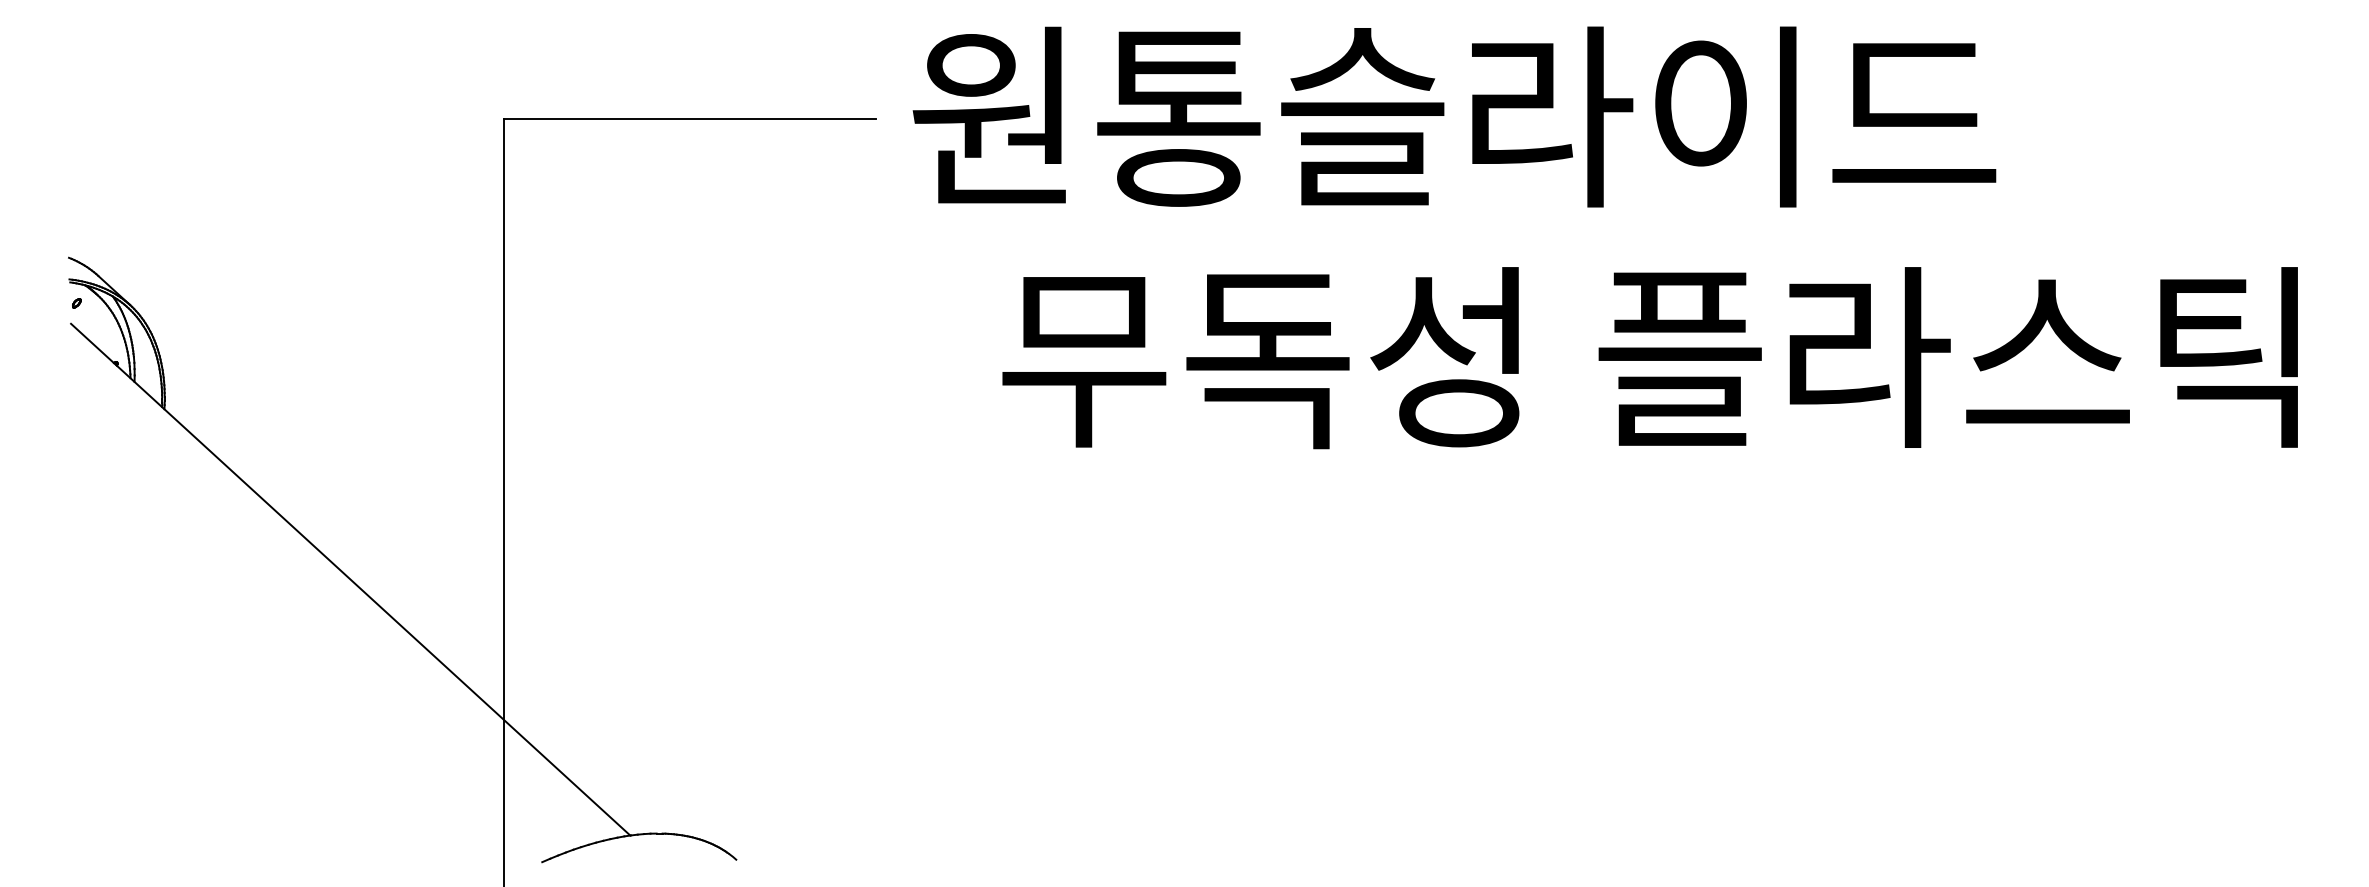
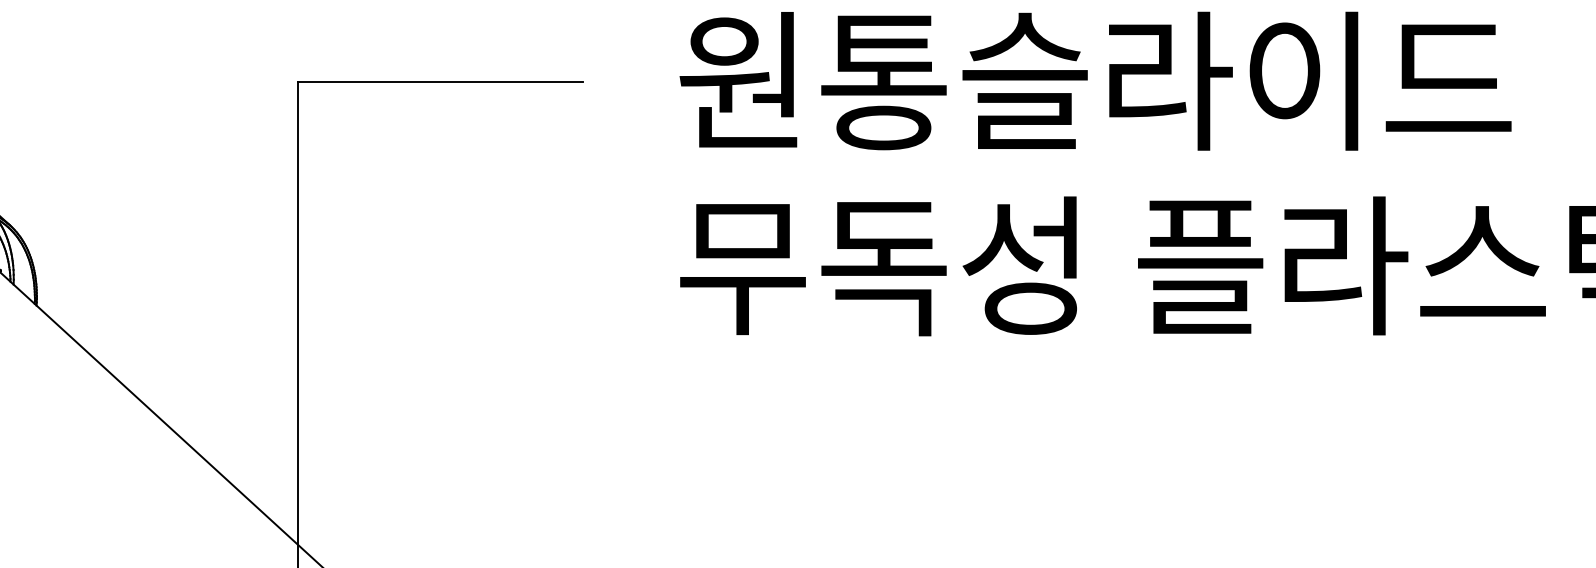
text: (1454, 116) -> (1095, 80), moved

